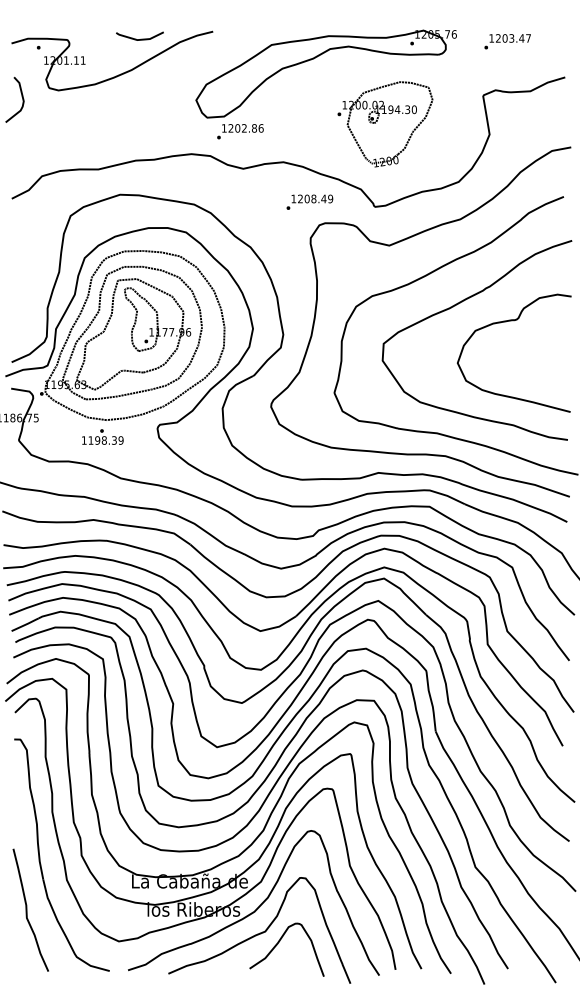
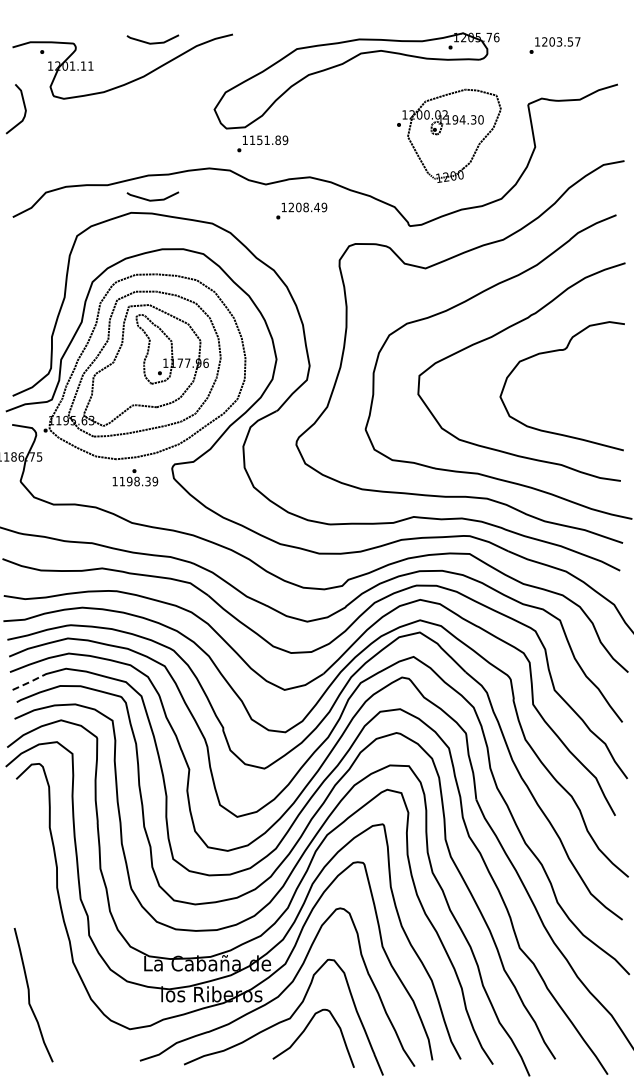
text: (521, 38) -> (570, 41), 1203.47 -> 1203.57
part: (377, 122) -> (440, 133), moved
text: (245, 128) -> (268, 140), 1202.86 -> 1151.89
curve: (139, 182) -> (152, 199), added
text: (309, 201) -> (301, 210), moved
text: (102, 436) -> (135, 477), moved
line: (27, 624) -> (29, 682), solid -> dashed
part: (40, 860) -> (44, 940), removed

